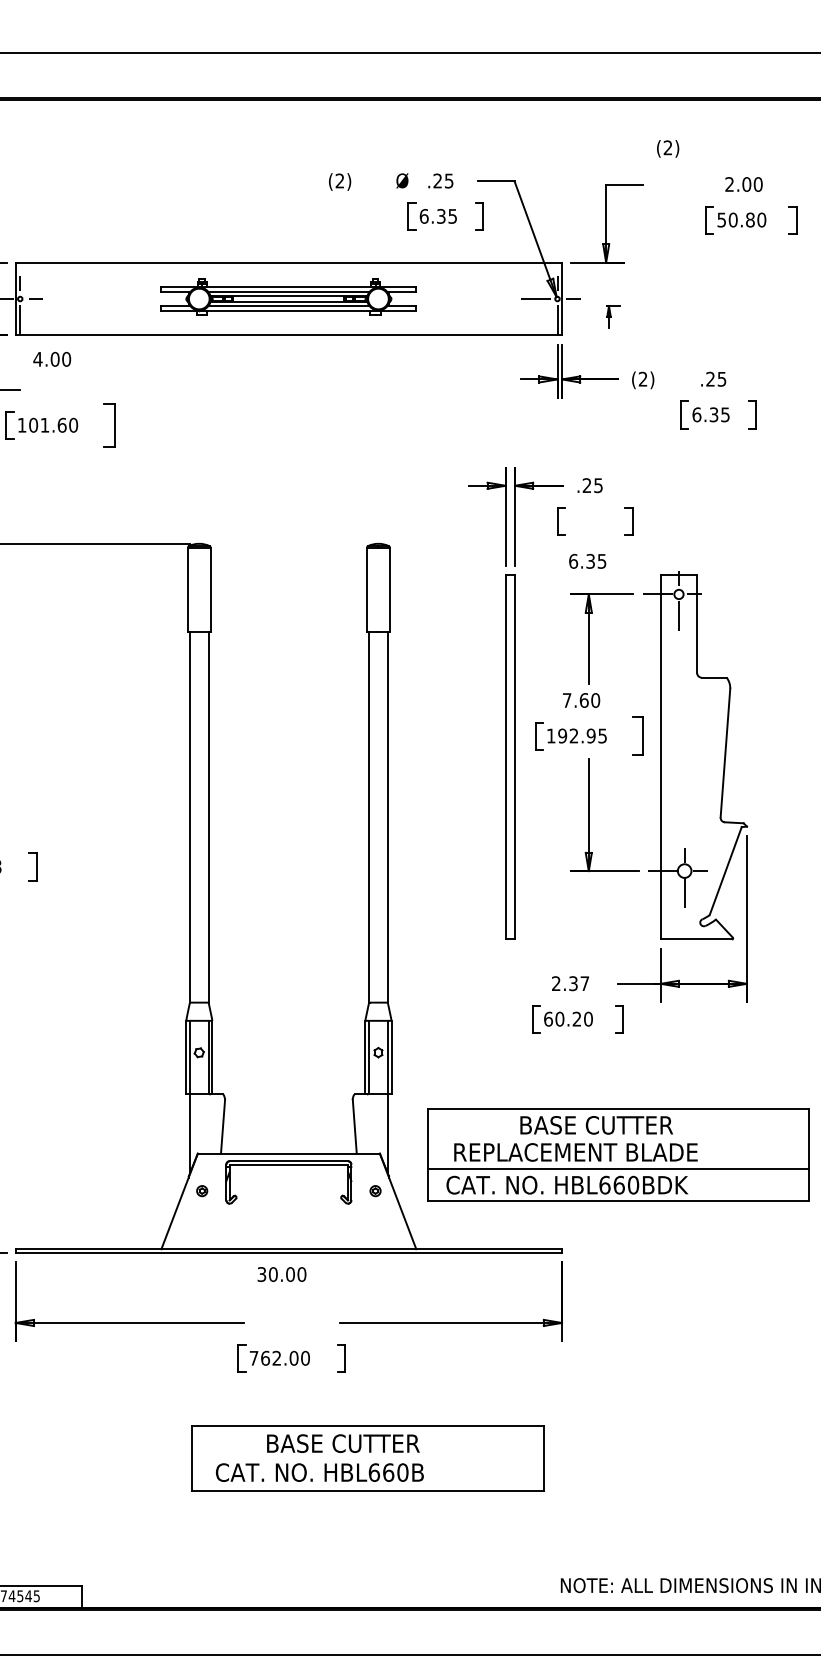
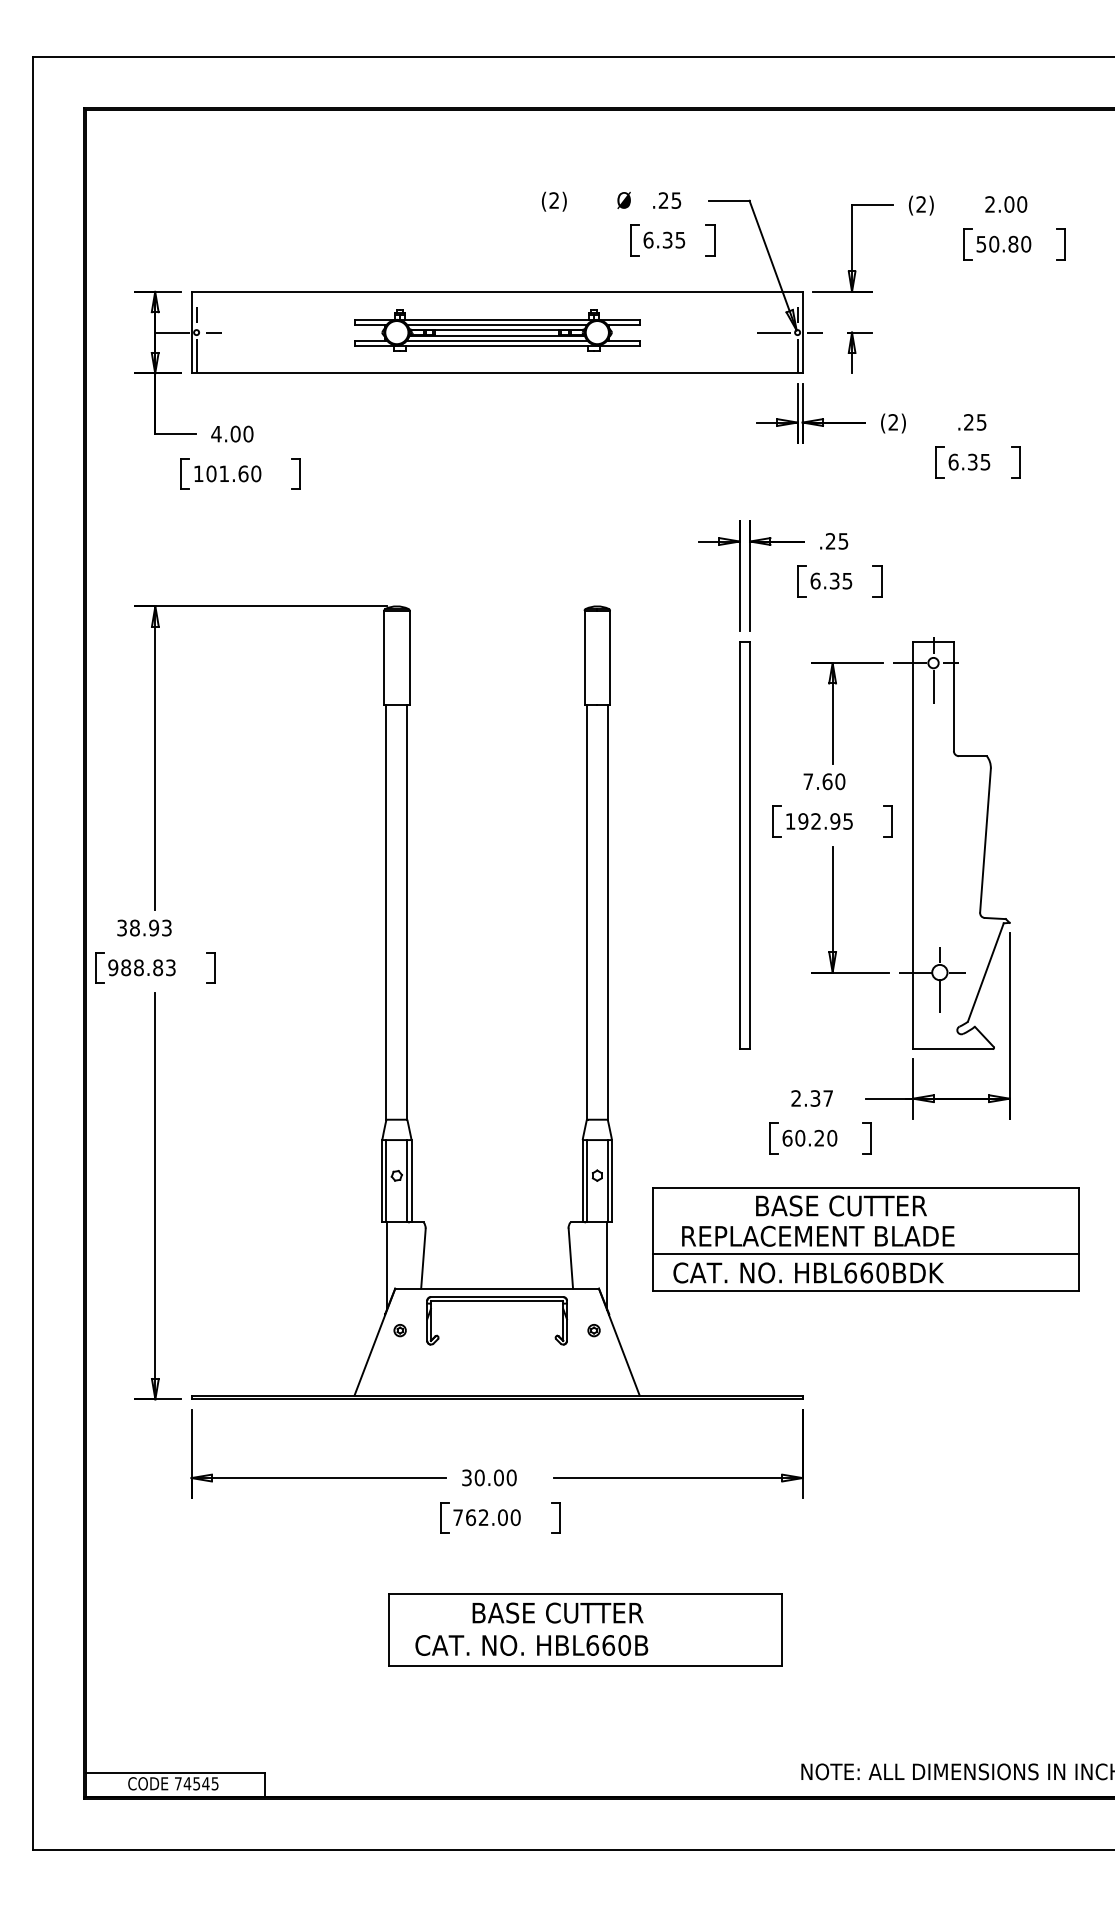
text: (667, 148) -> (920, 205), moved
part: (612, 316) -> (859, 352), size x1.67
text: (52, 358) -> (232, 433), moved
part: (108, 424) -> (295, 473), size x0.62
text: (587, 560) -> (831, 580), moved
part: (637, 736) -> (887, 821), size x0.71
part: (618, 1155) -> (865, 1239), moved
text: (282, 1274) -> (489, 1477), moved

